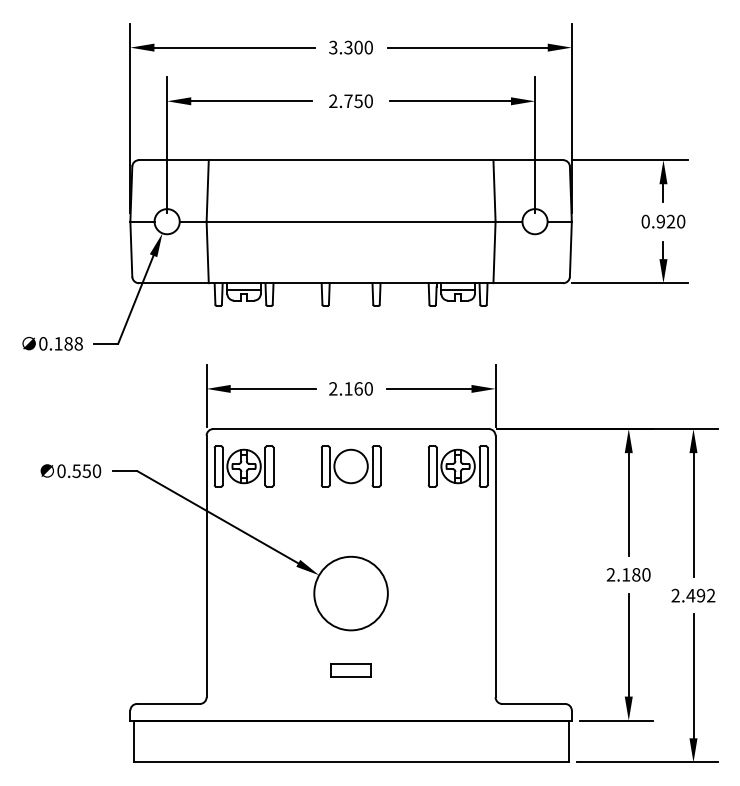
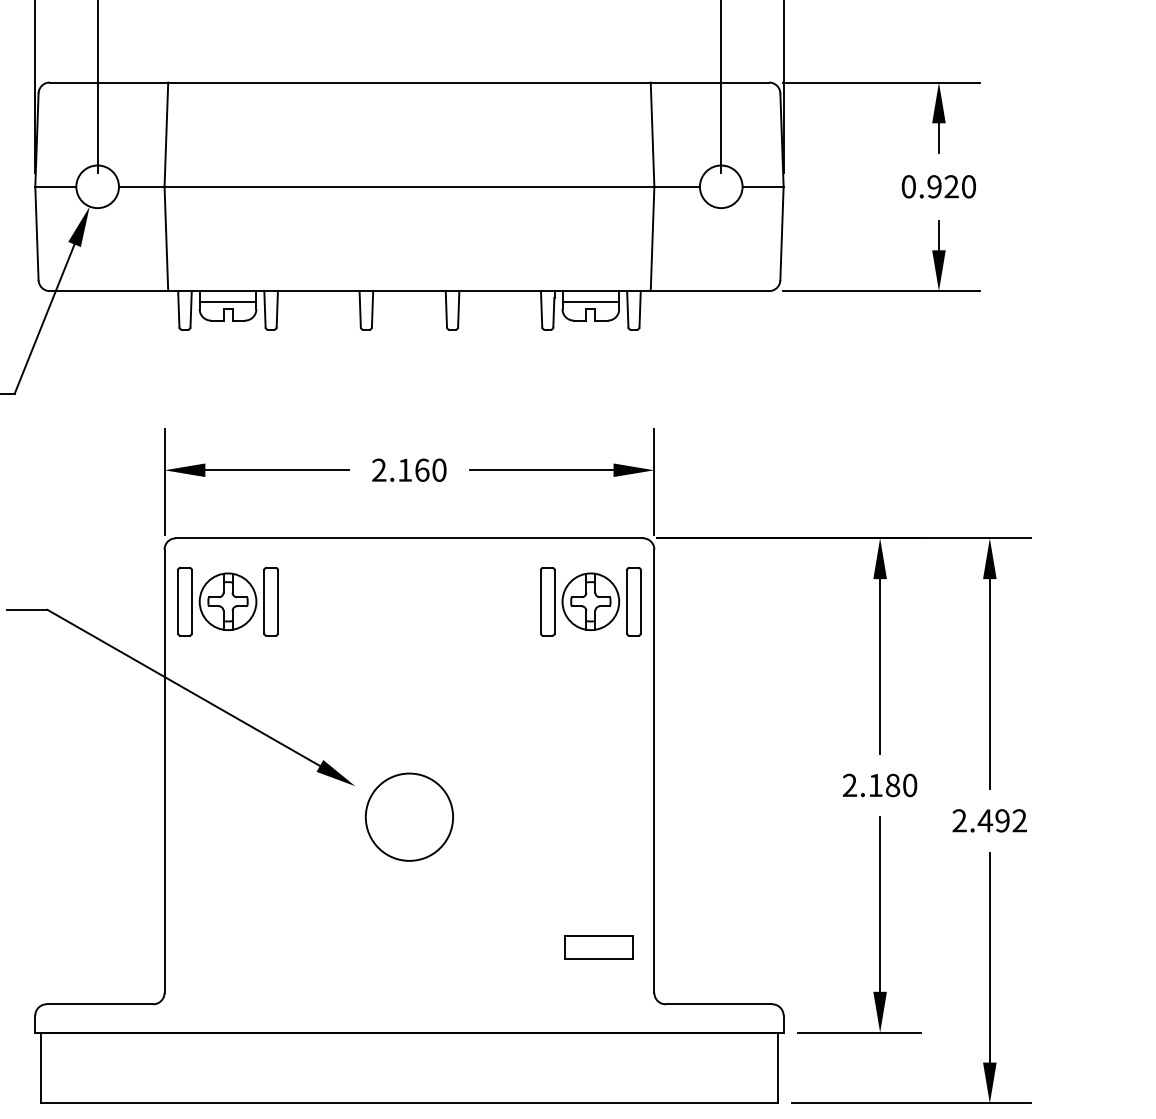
part: (350, 466) -> (408, 601), removed
circle: (350, 593) -> (408, 817), size x0.7
part: (350, 670) -> (598, 947), moved

